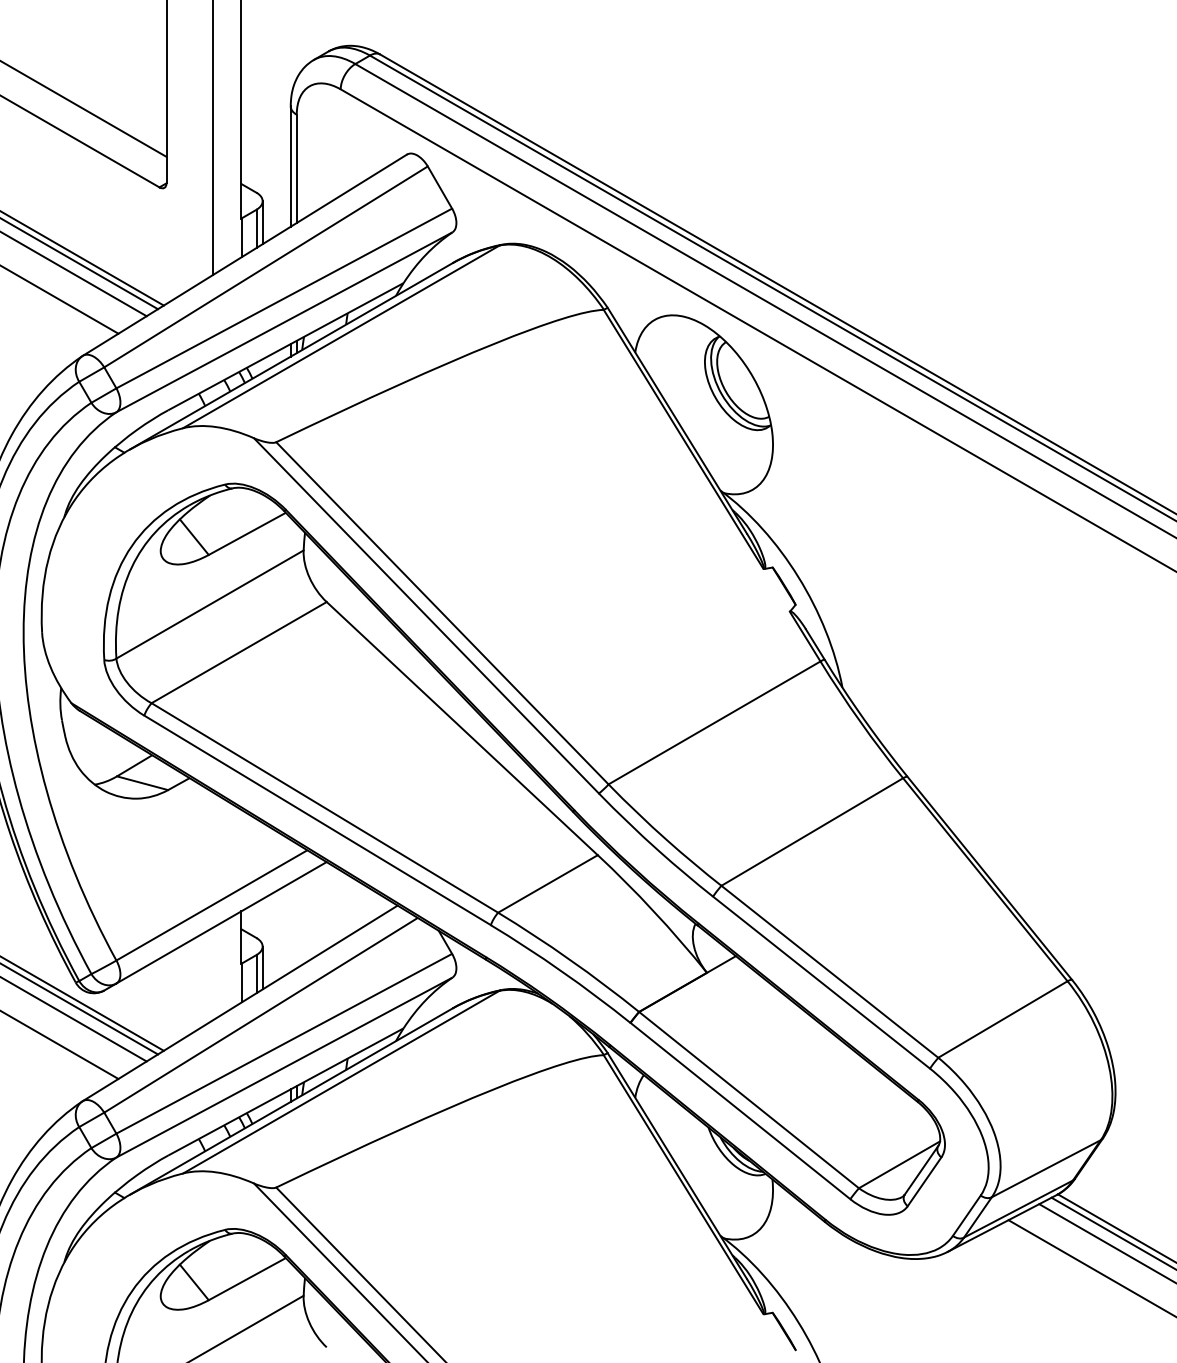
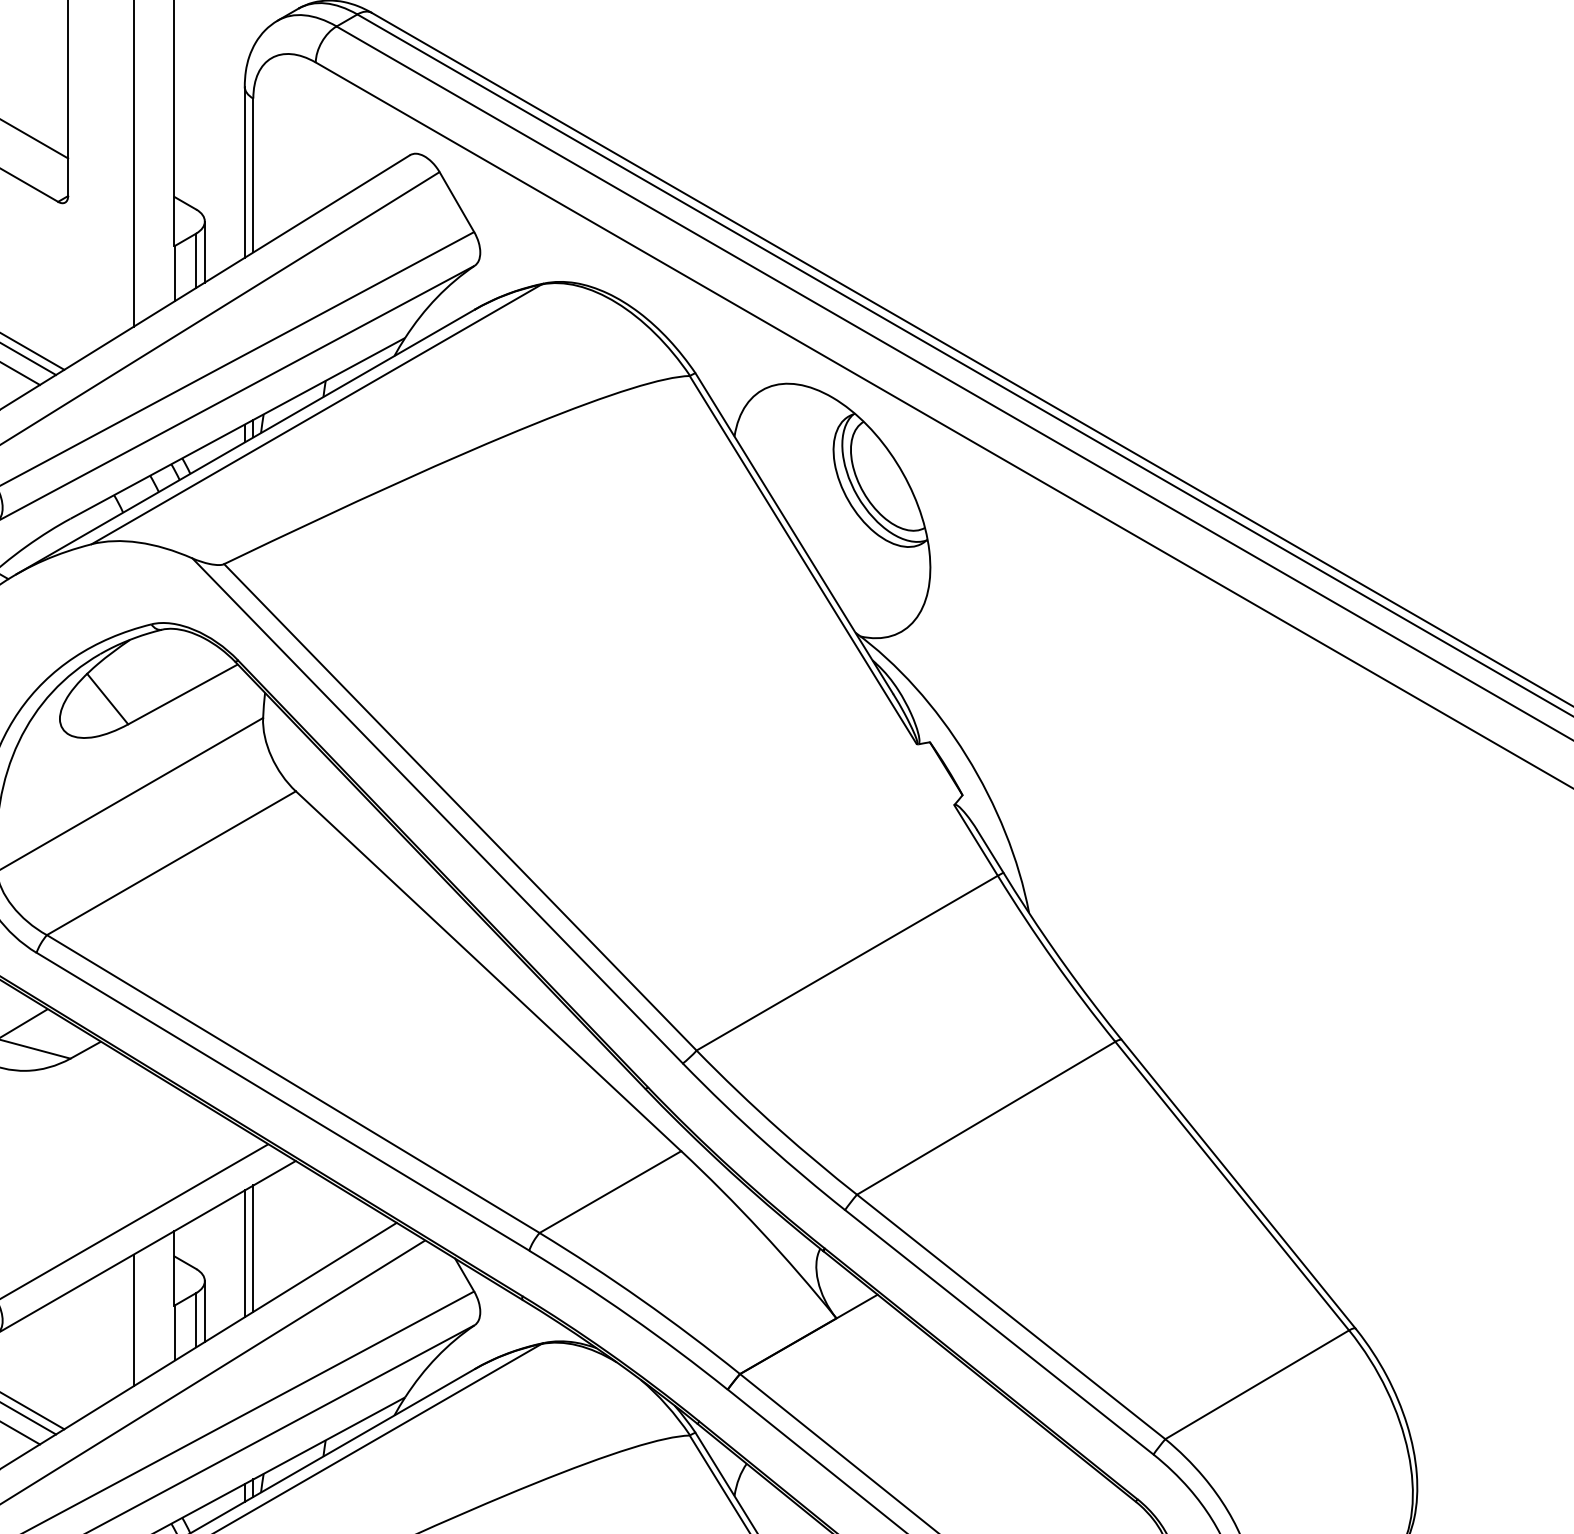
line: (296, 923) -> (252, 1248), added
line: (290, 927) -> (244, 1253), added
line: (212, 973) -> (133, 1319), added

